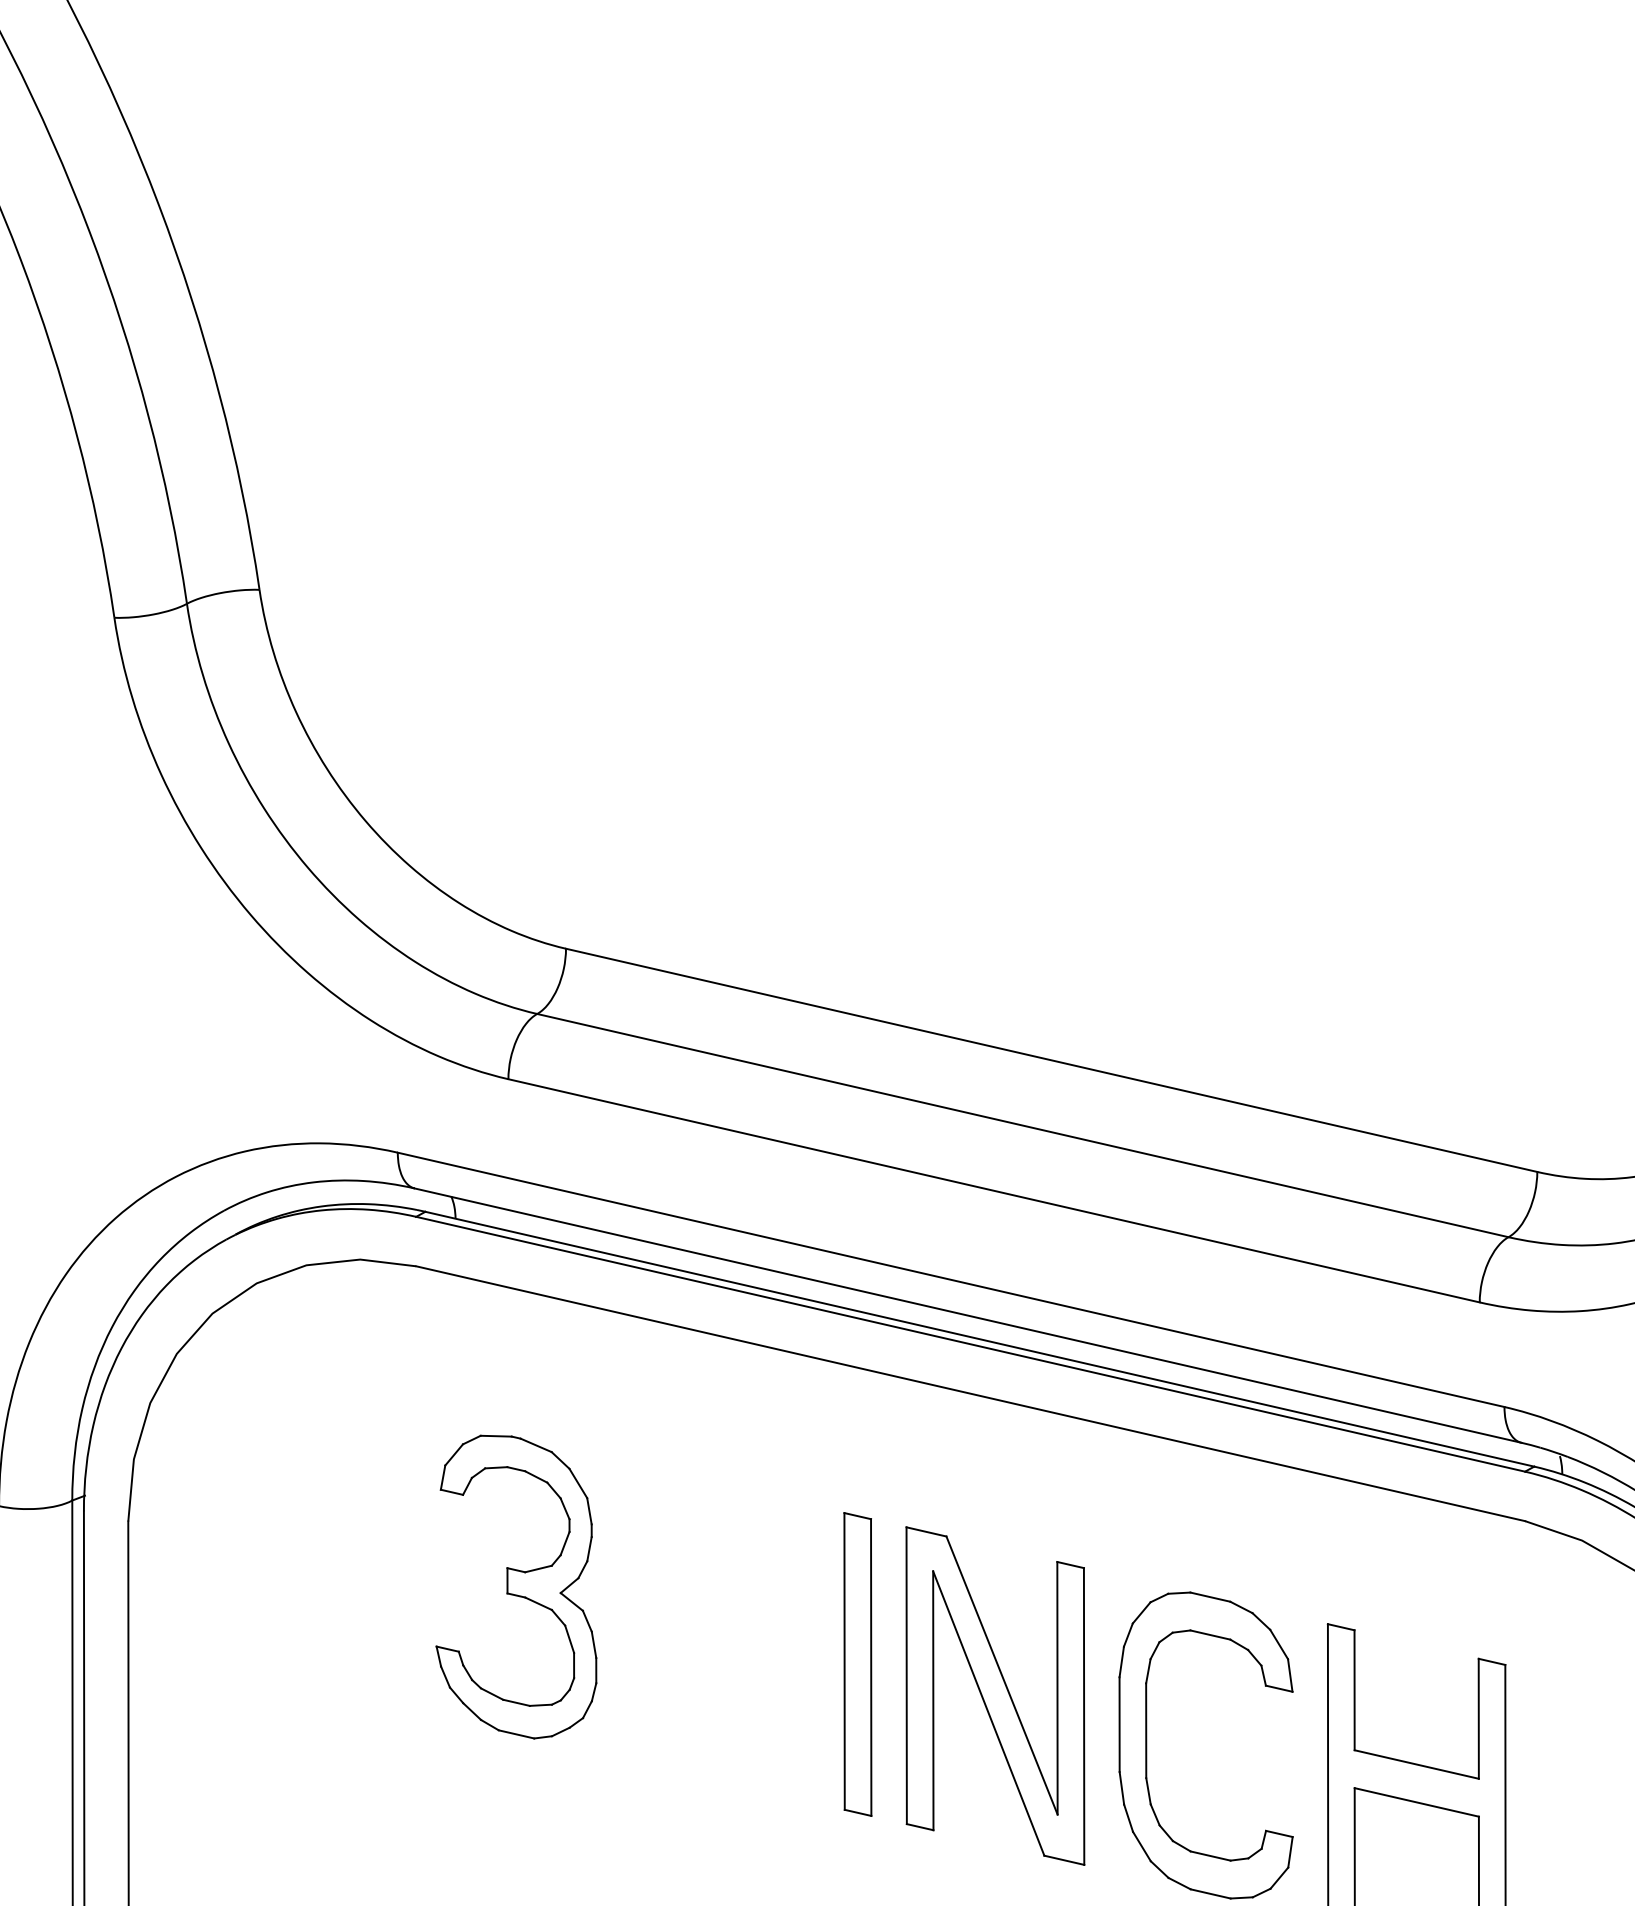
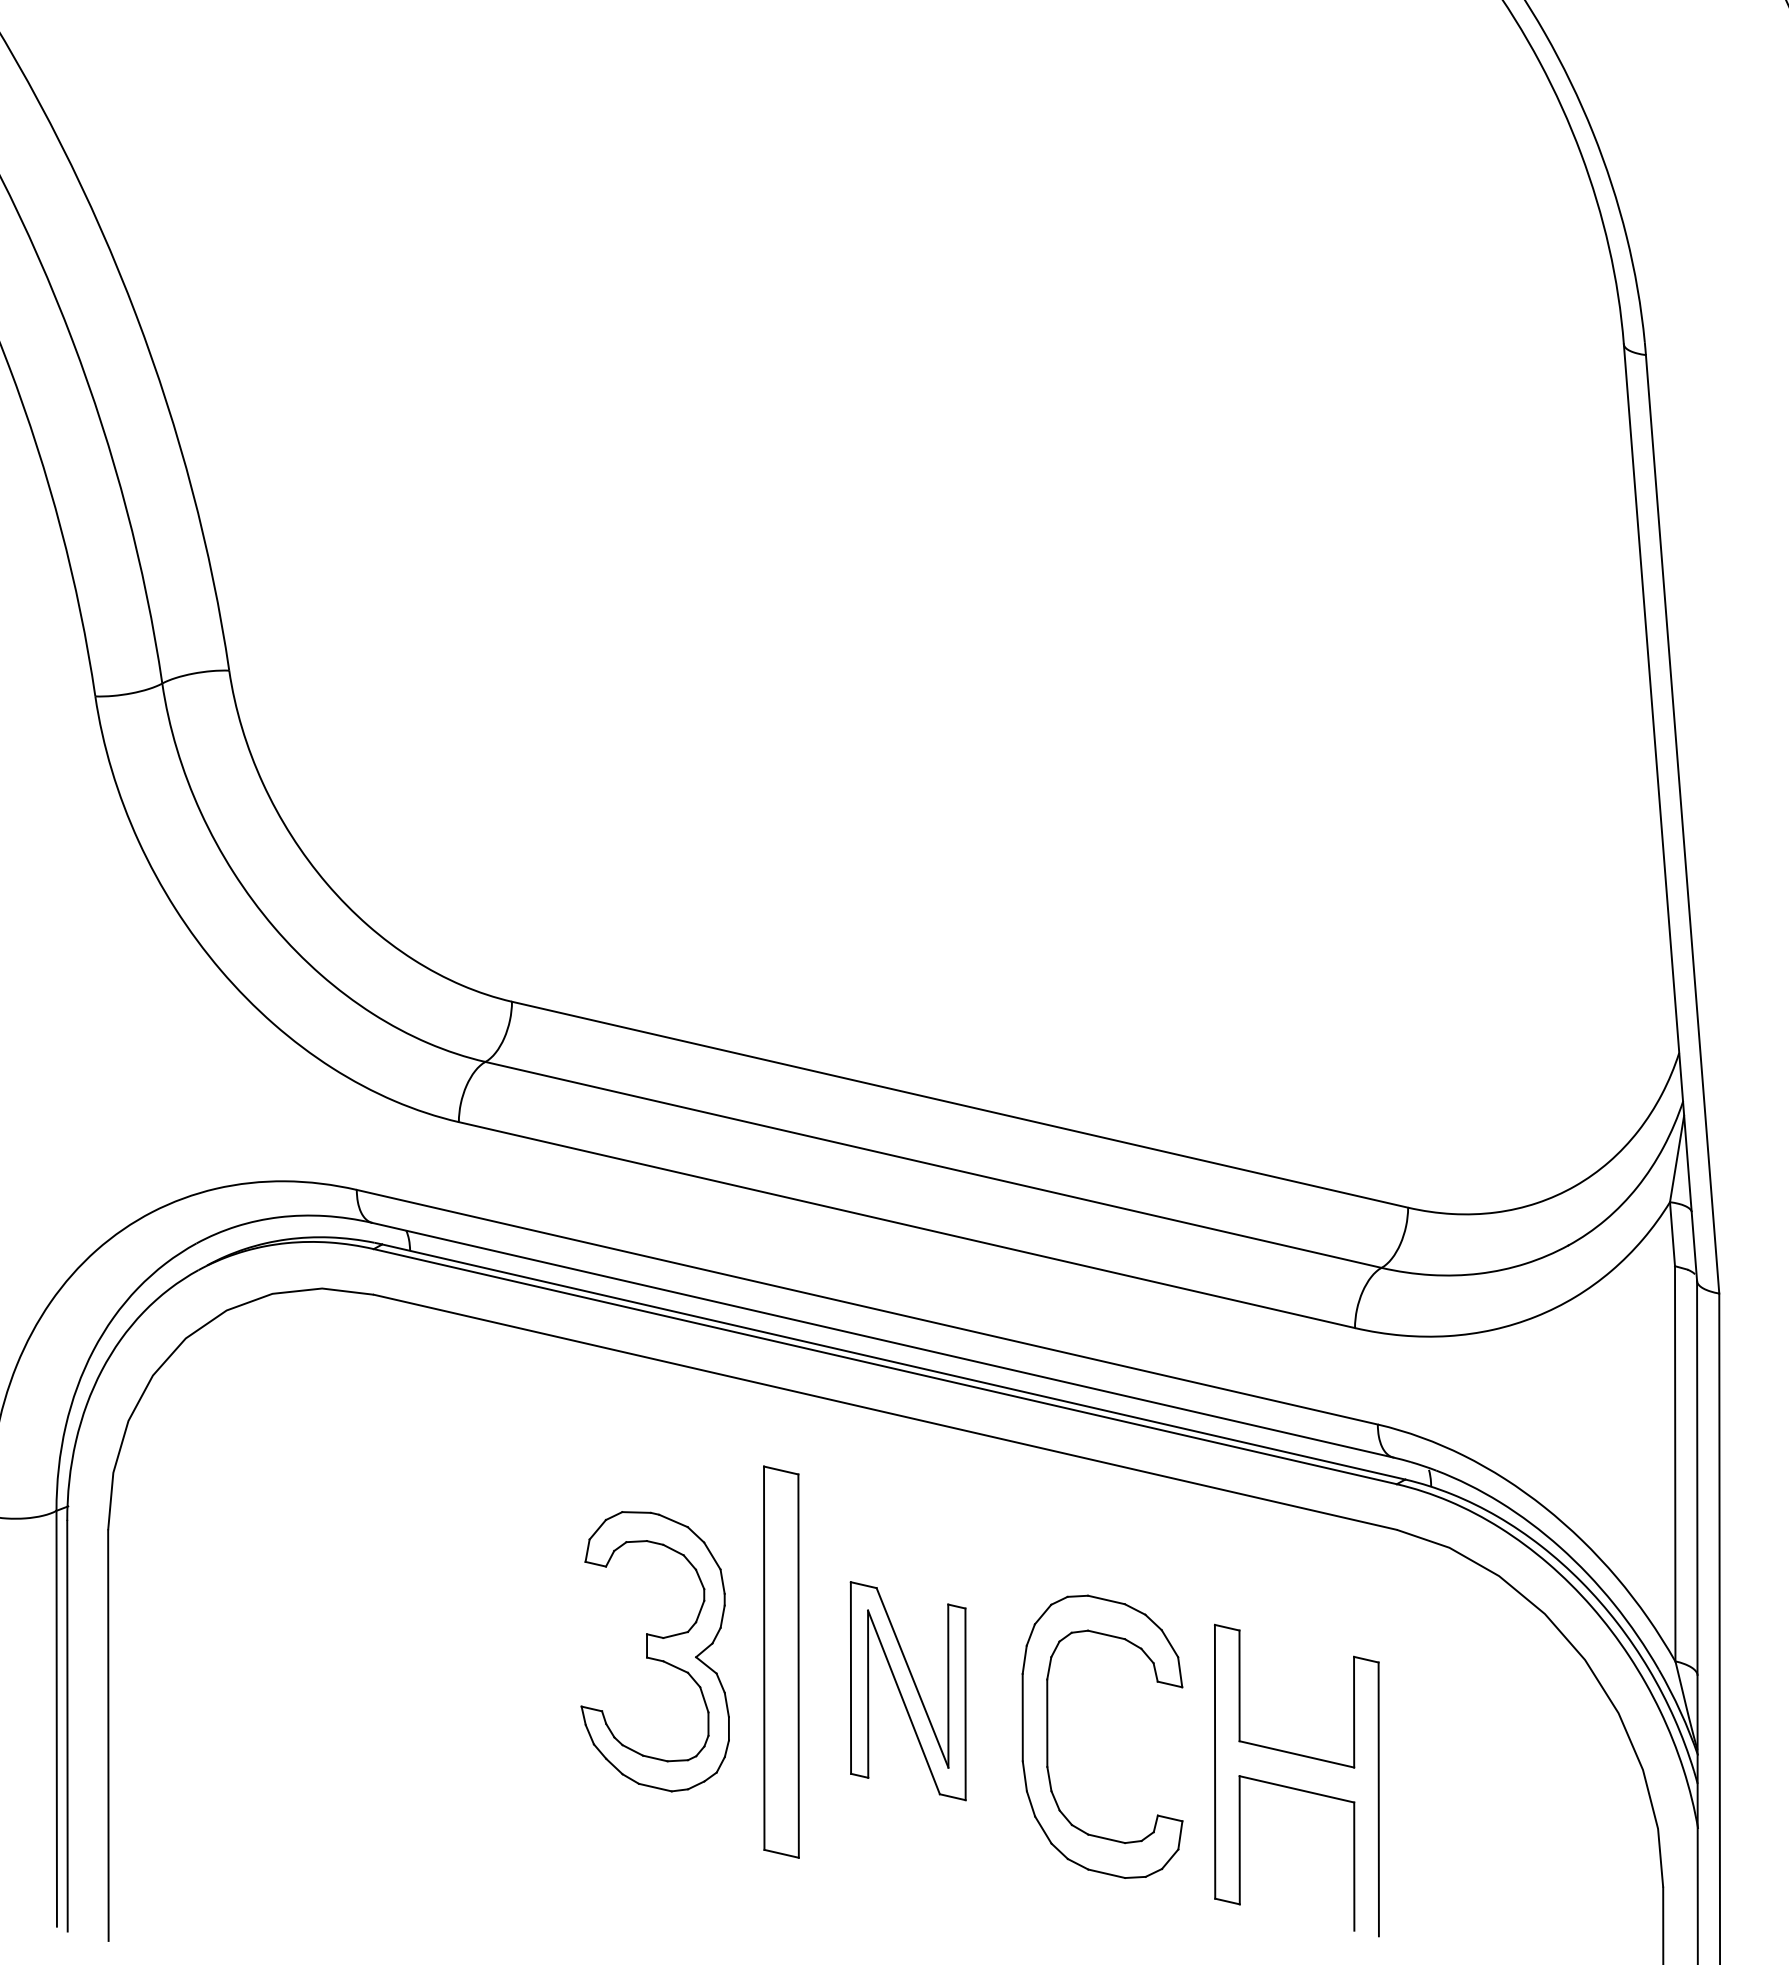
part: (515, 1586) -> (654, 1651), moved
part: (857, 1663) -> (780, 1661), size x1.4
part: (995, 1695) -> (908, 1690), size x0.7

